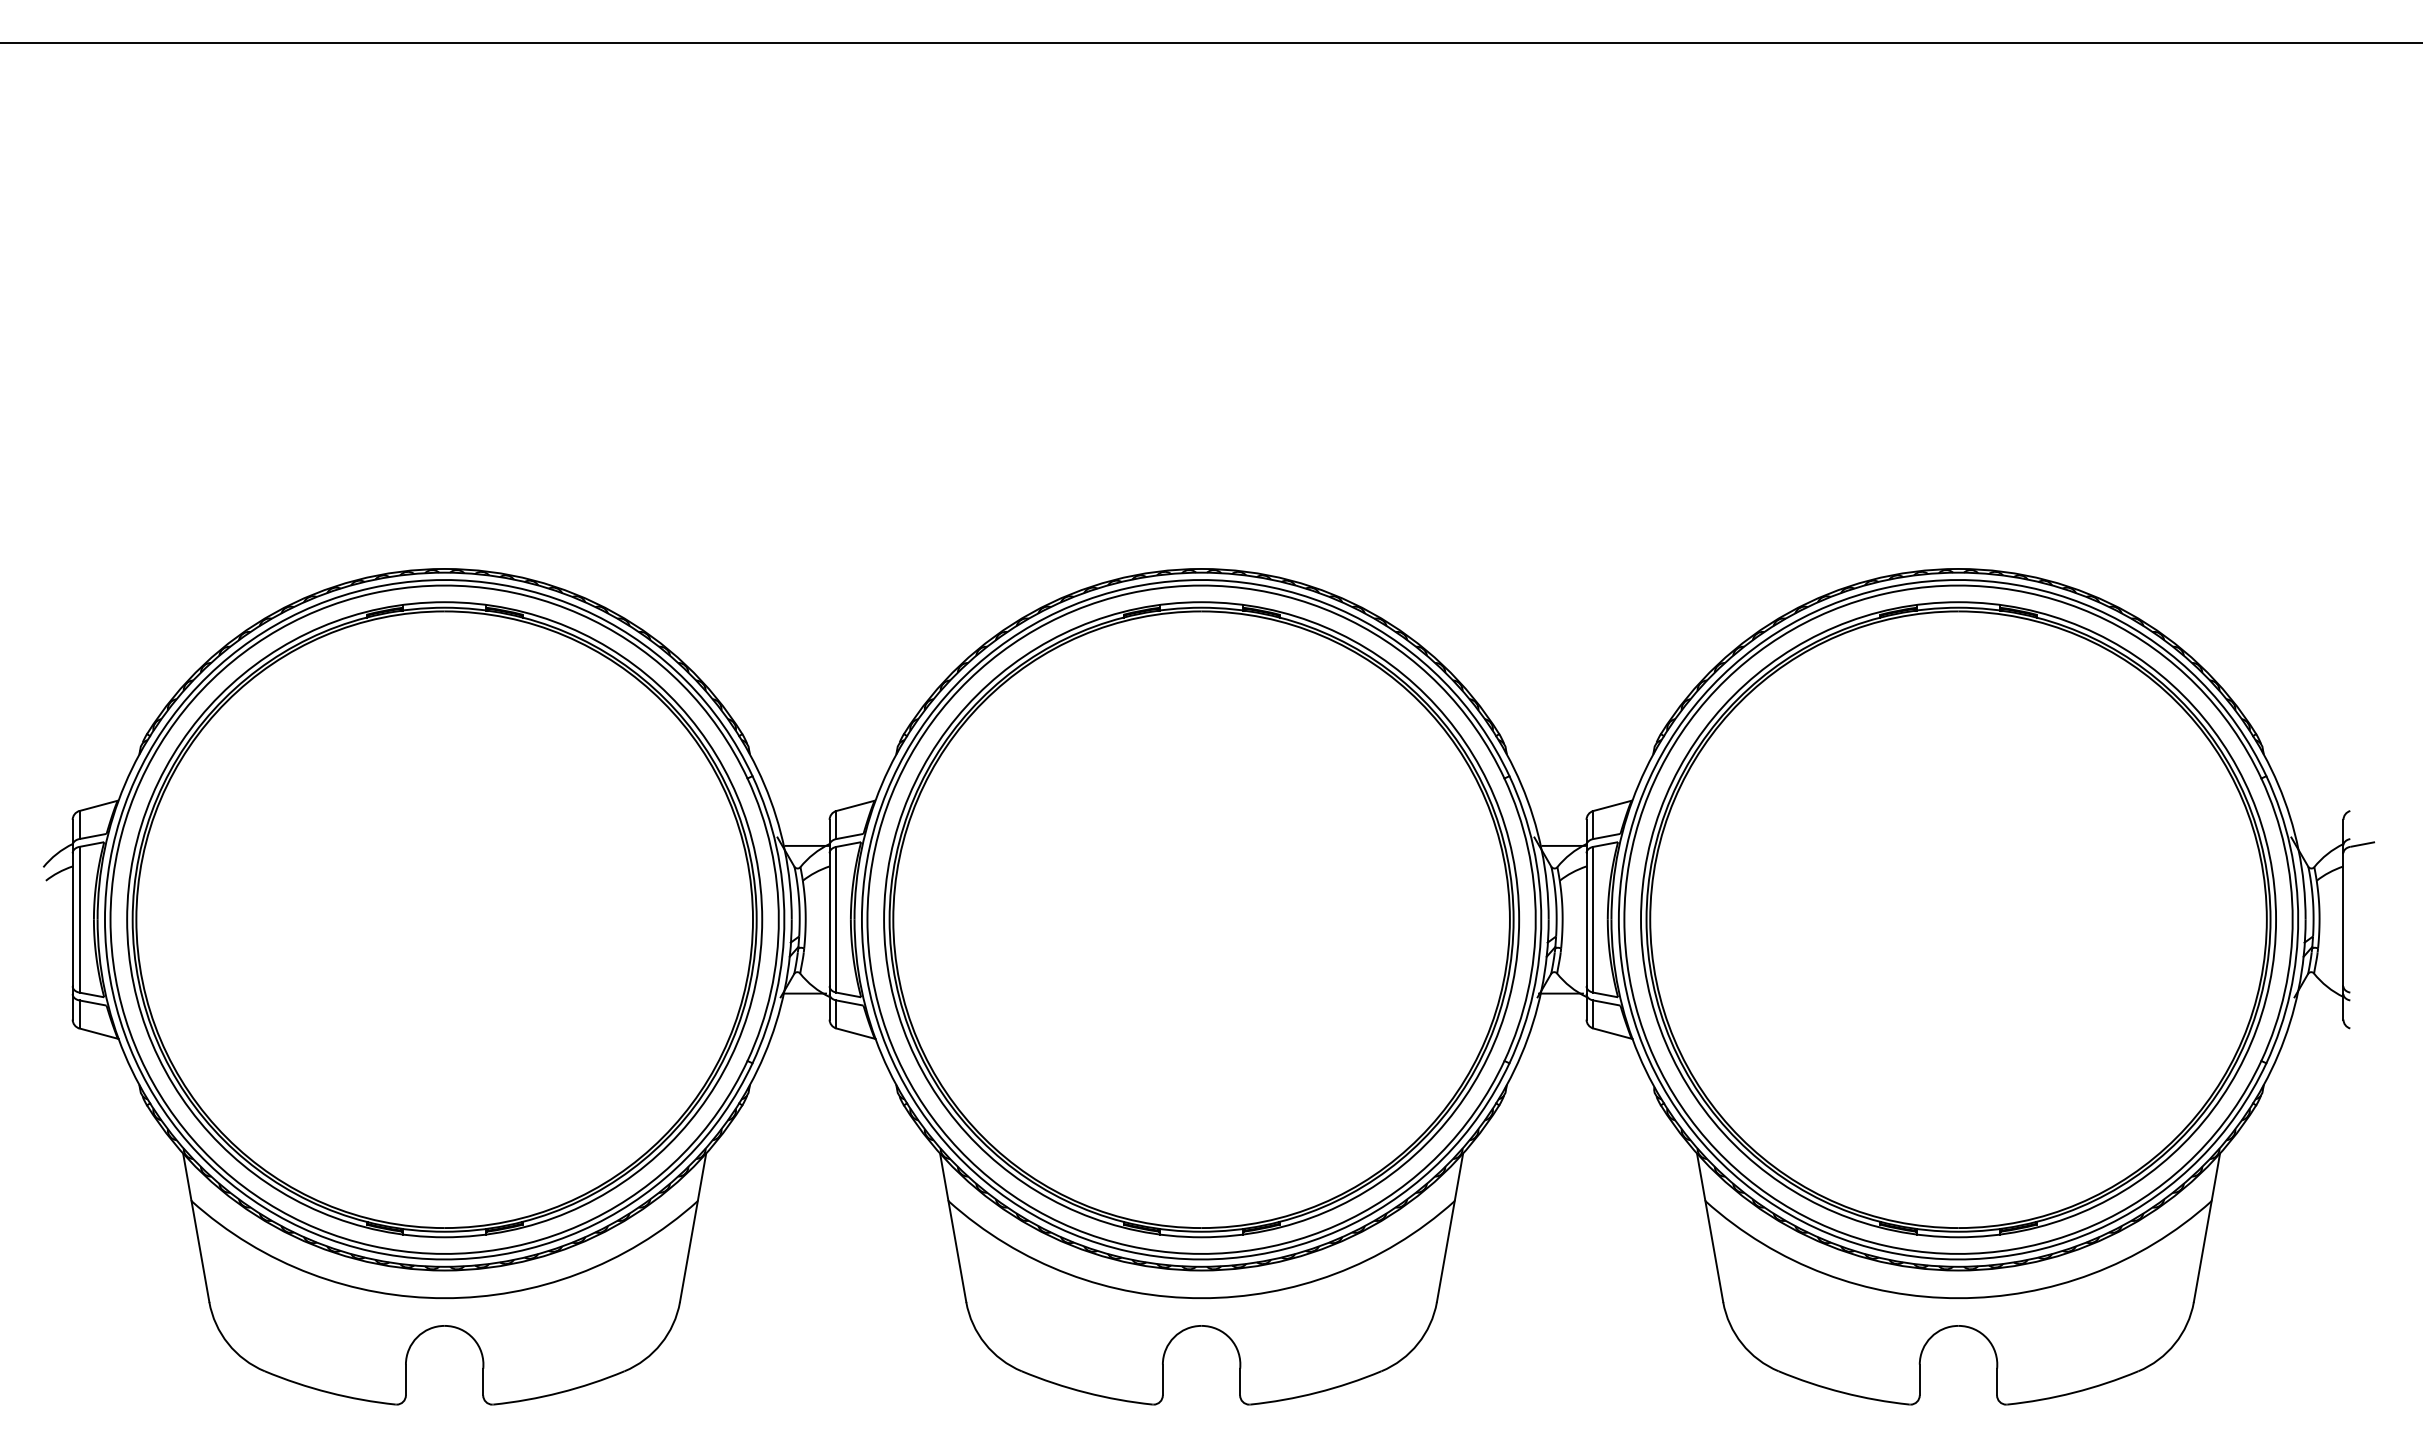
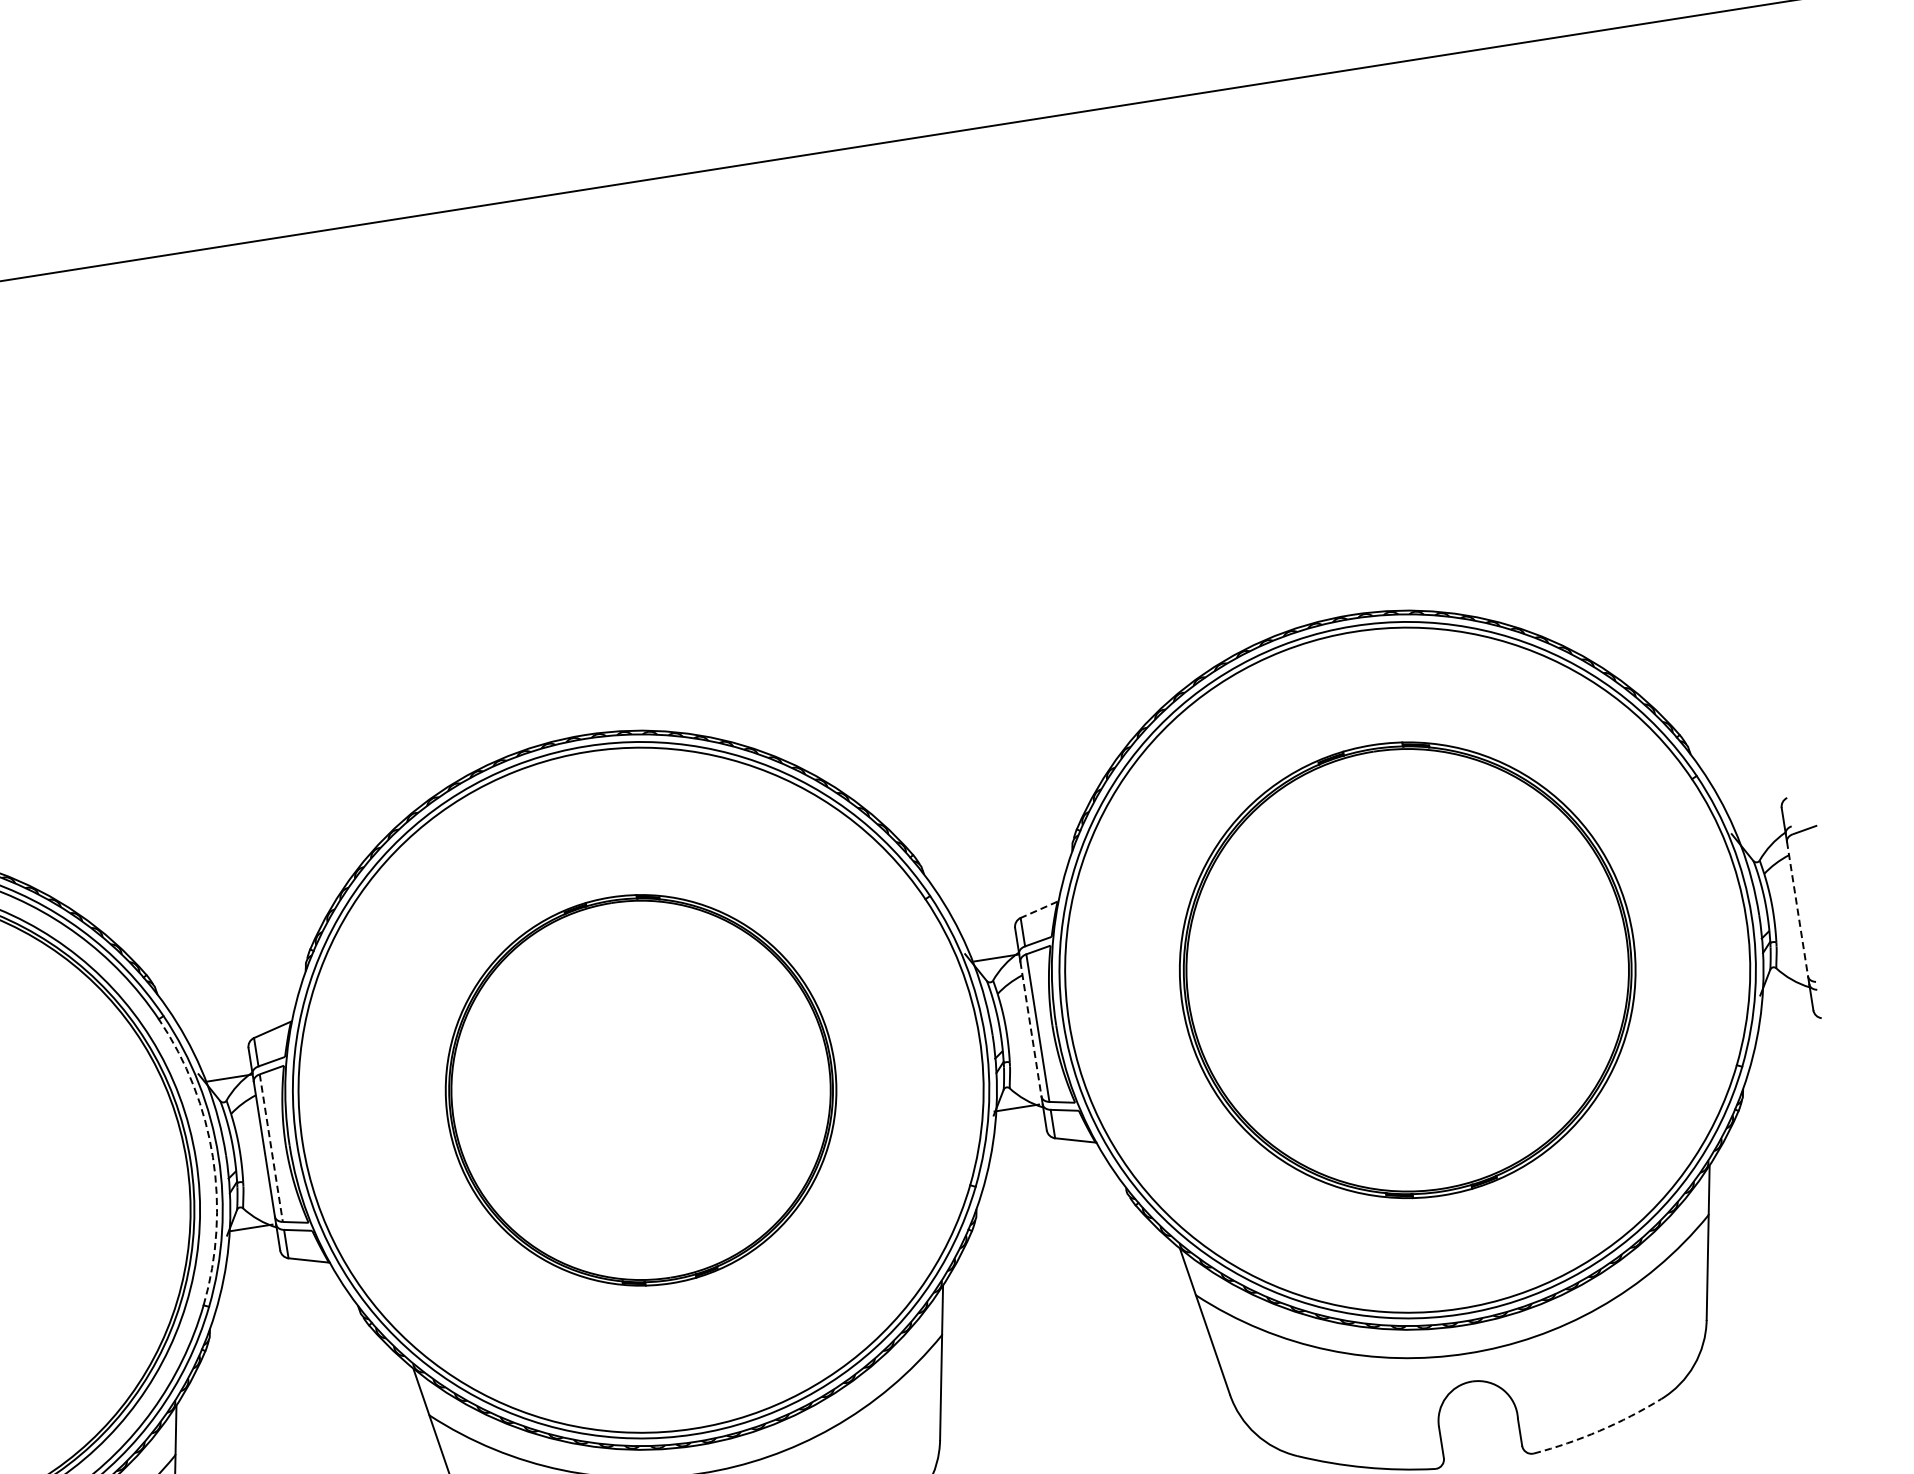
line: (1612, 805) -> (1039, 909), solid -> dashed
arc: (778, 919) -> (212, 1157), solid -> dashed
line: (836, 919) -> (271, 1147), solid -> dashed
part: (1201, 919) -> (640, 1090), size x0.6
line: (1586, 919) -> (1030, 1028), solid -> dashed
part: (1958, 919) -> (1407, 969), size x0.7
line: (2343, 919) -> (1797, 908), solid -> dashed
arc: (2074, 1392) -> (1600, 1430), solid -> dashed

